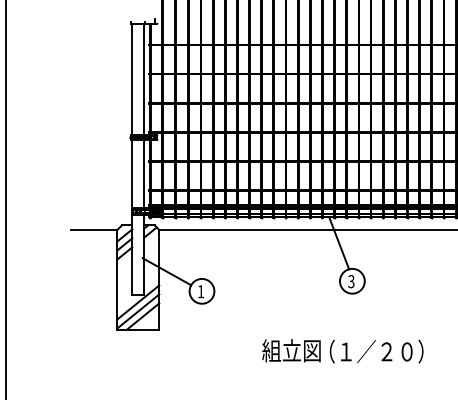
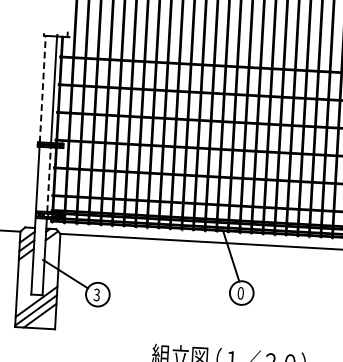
line: (132, 79) -> (42, 89), solid -> dashed
line: (144, 173) -> (49, 179), solid -> dashed
text: (351, 281) -> (240, 293), 3 -> 0
text: (200, 291) -> (96, 294), 1 -> 3

